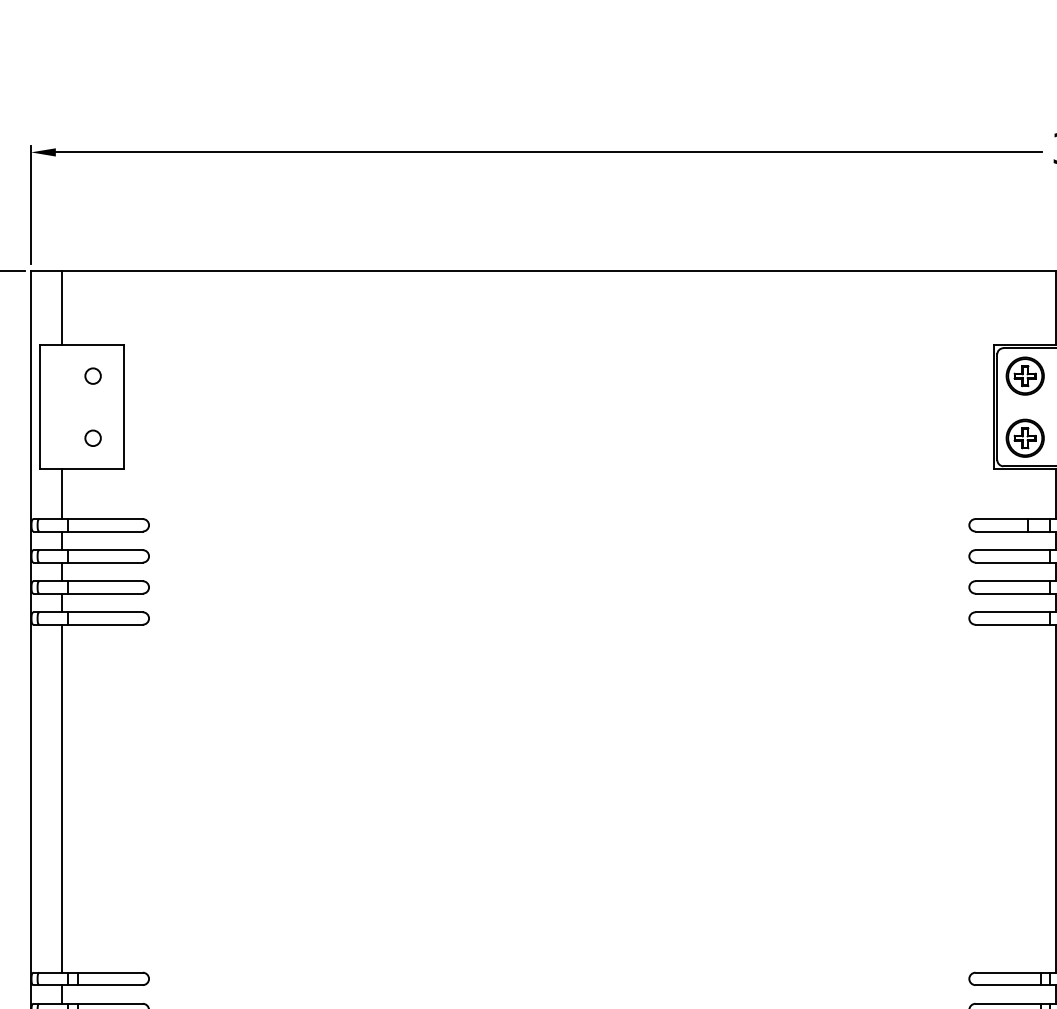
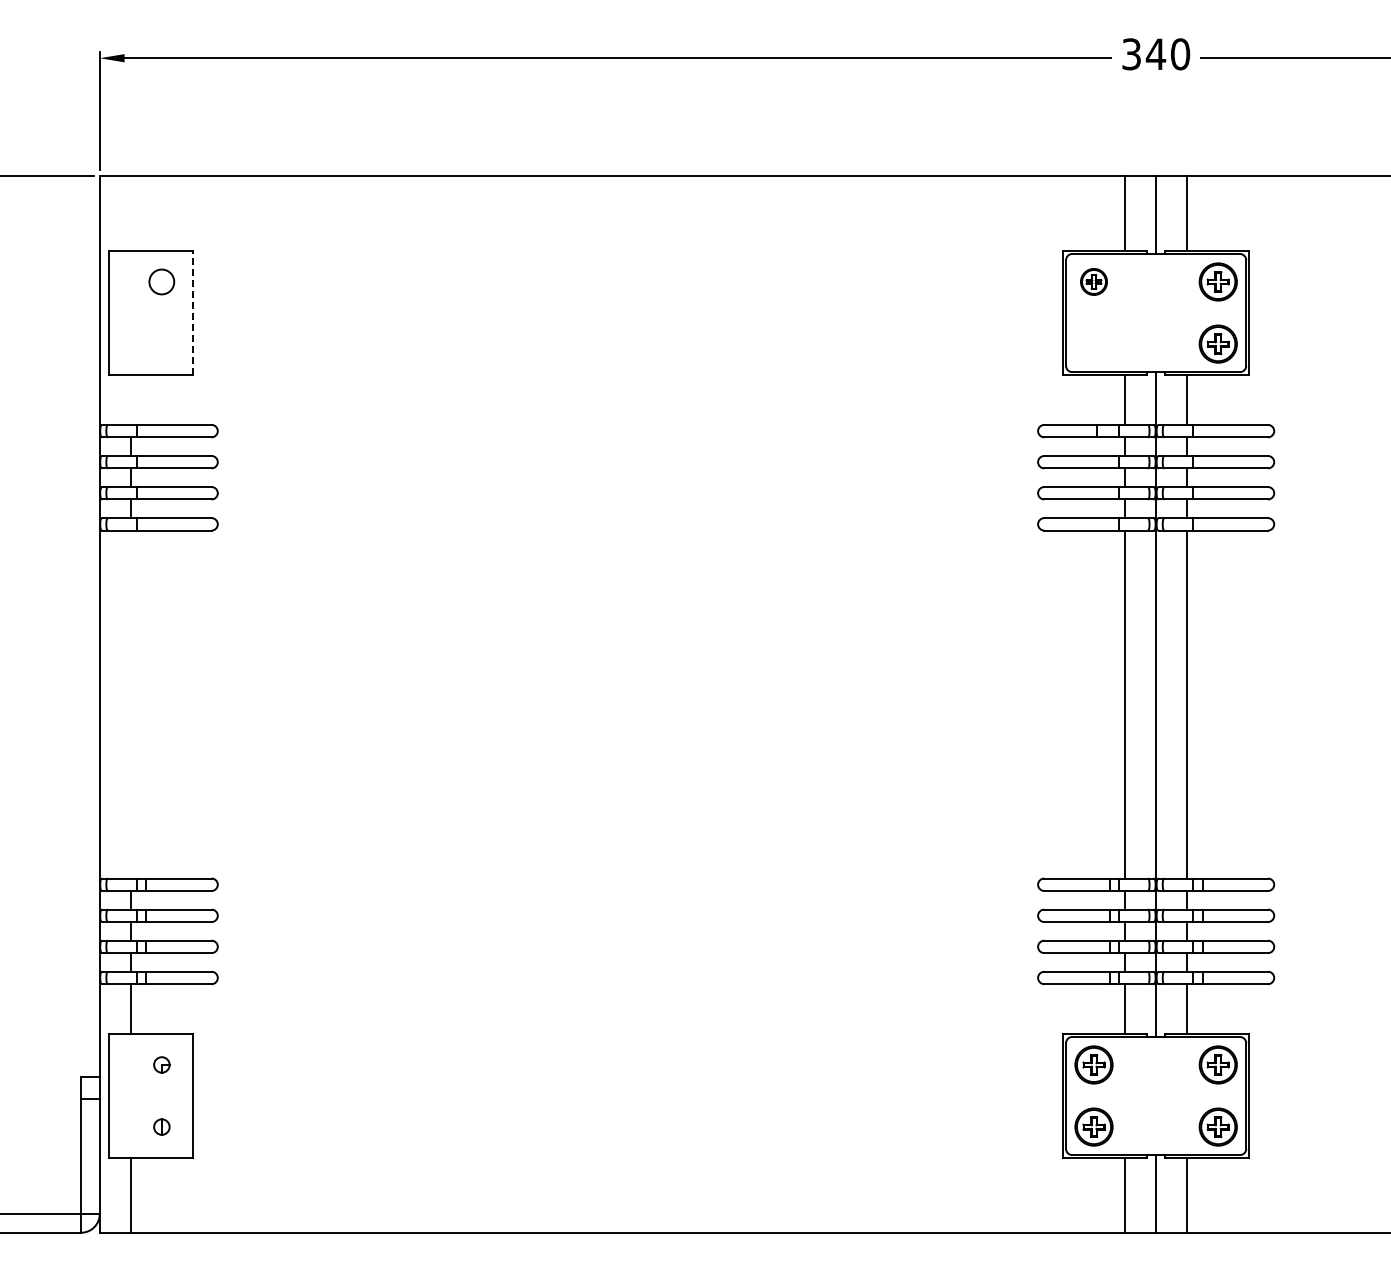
line: (61, 307) -> (130, 213), removed
circle: (92, 375) -> (161, 281), size x1.6
part: (1024, 375) -> (1093, 281), size x0.7
line: (123, 406) -> (192, 312), solid -> dashed
circle: (92, 437) -> (161, 343), removed
part: (1024, 437) -> (1093, 343), removed
line: (61, 493) -> (130, 399), removed
line: (61, 798) -> (130, 704), removed

